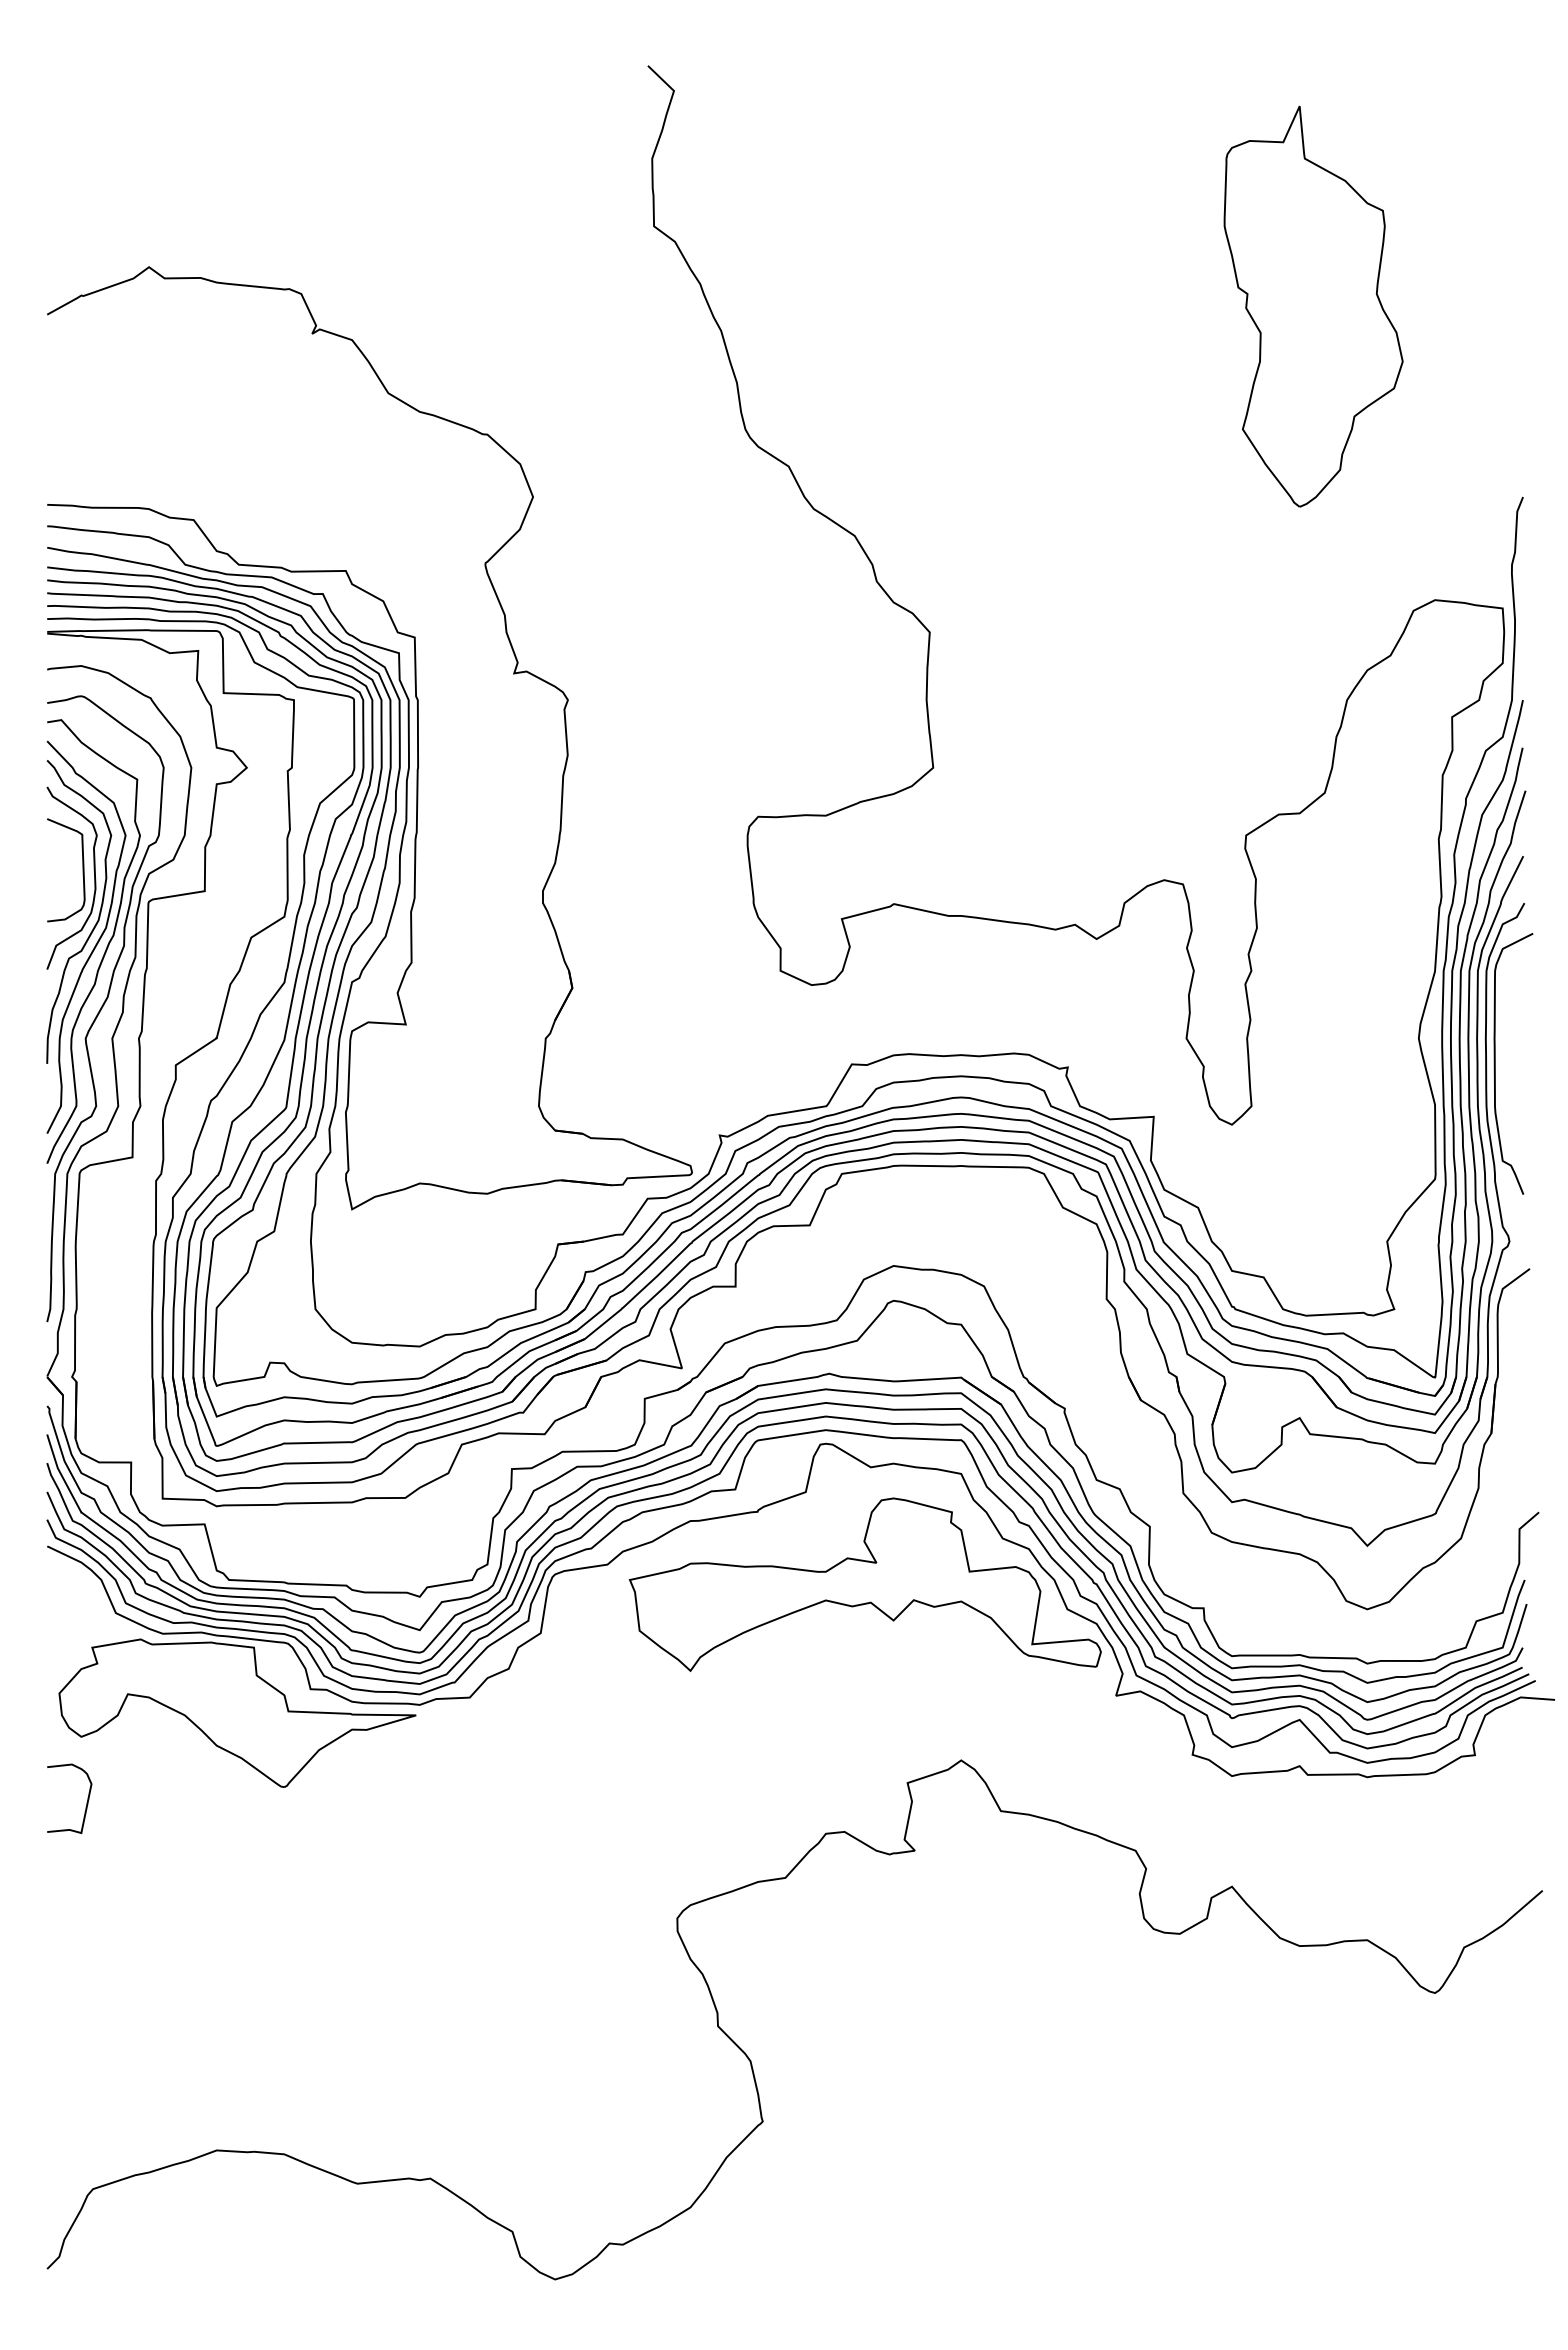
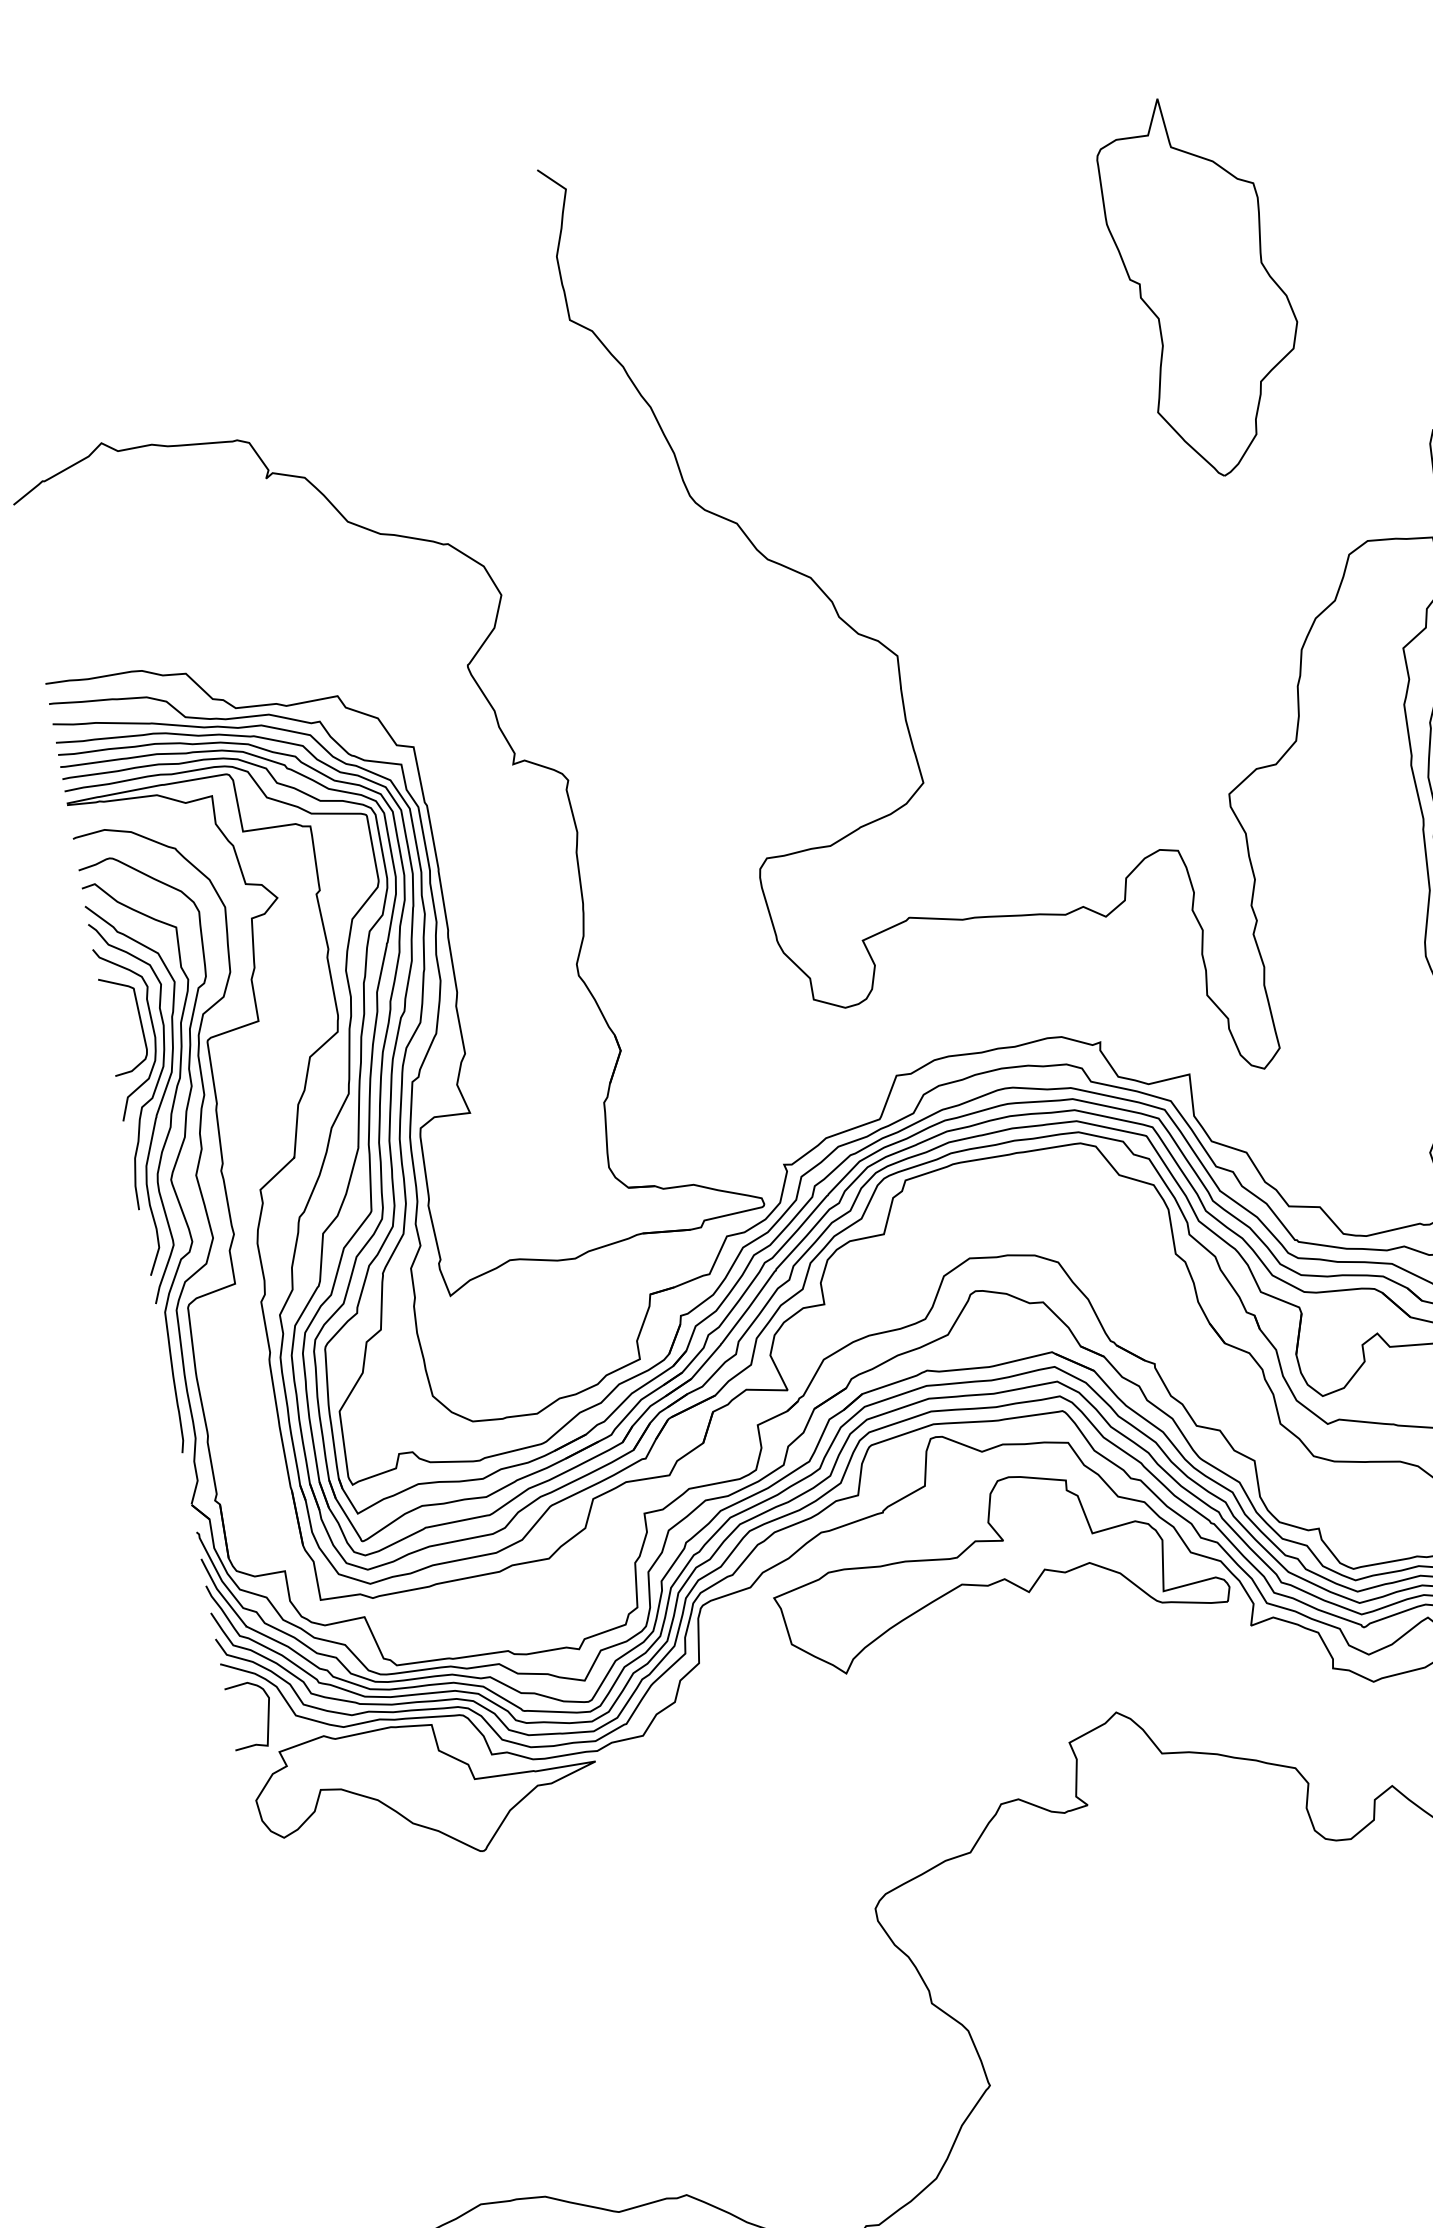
curve: (86, 1802) -> (267, 1716), moved

